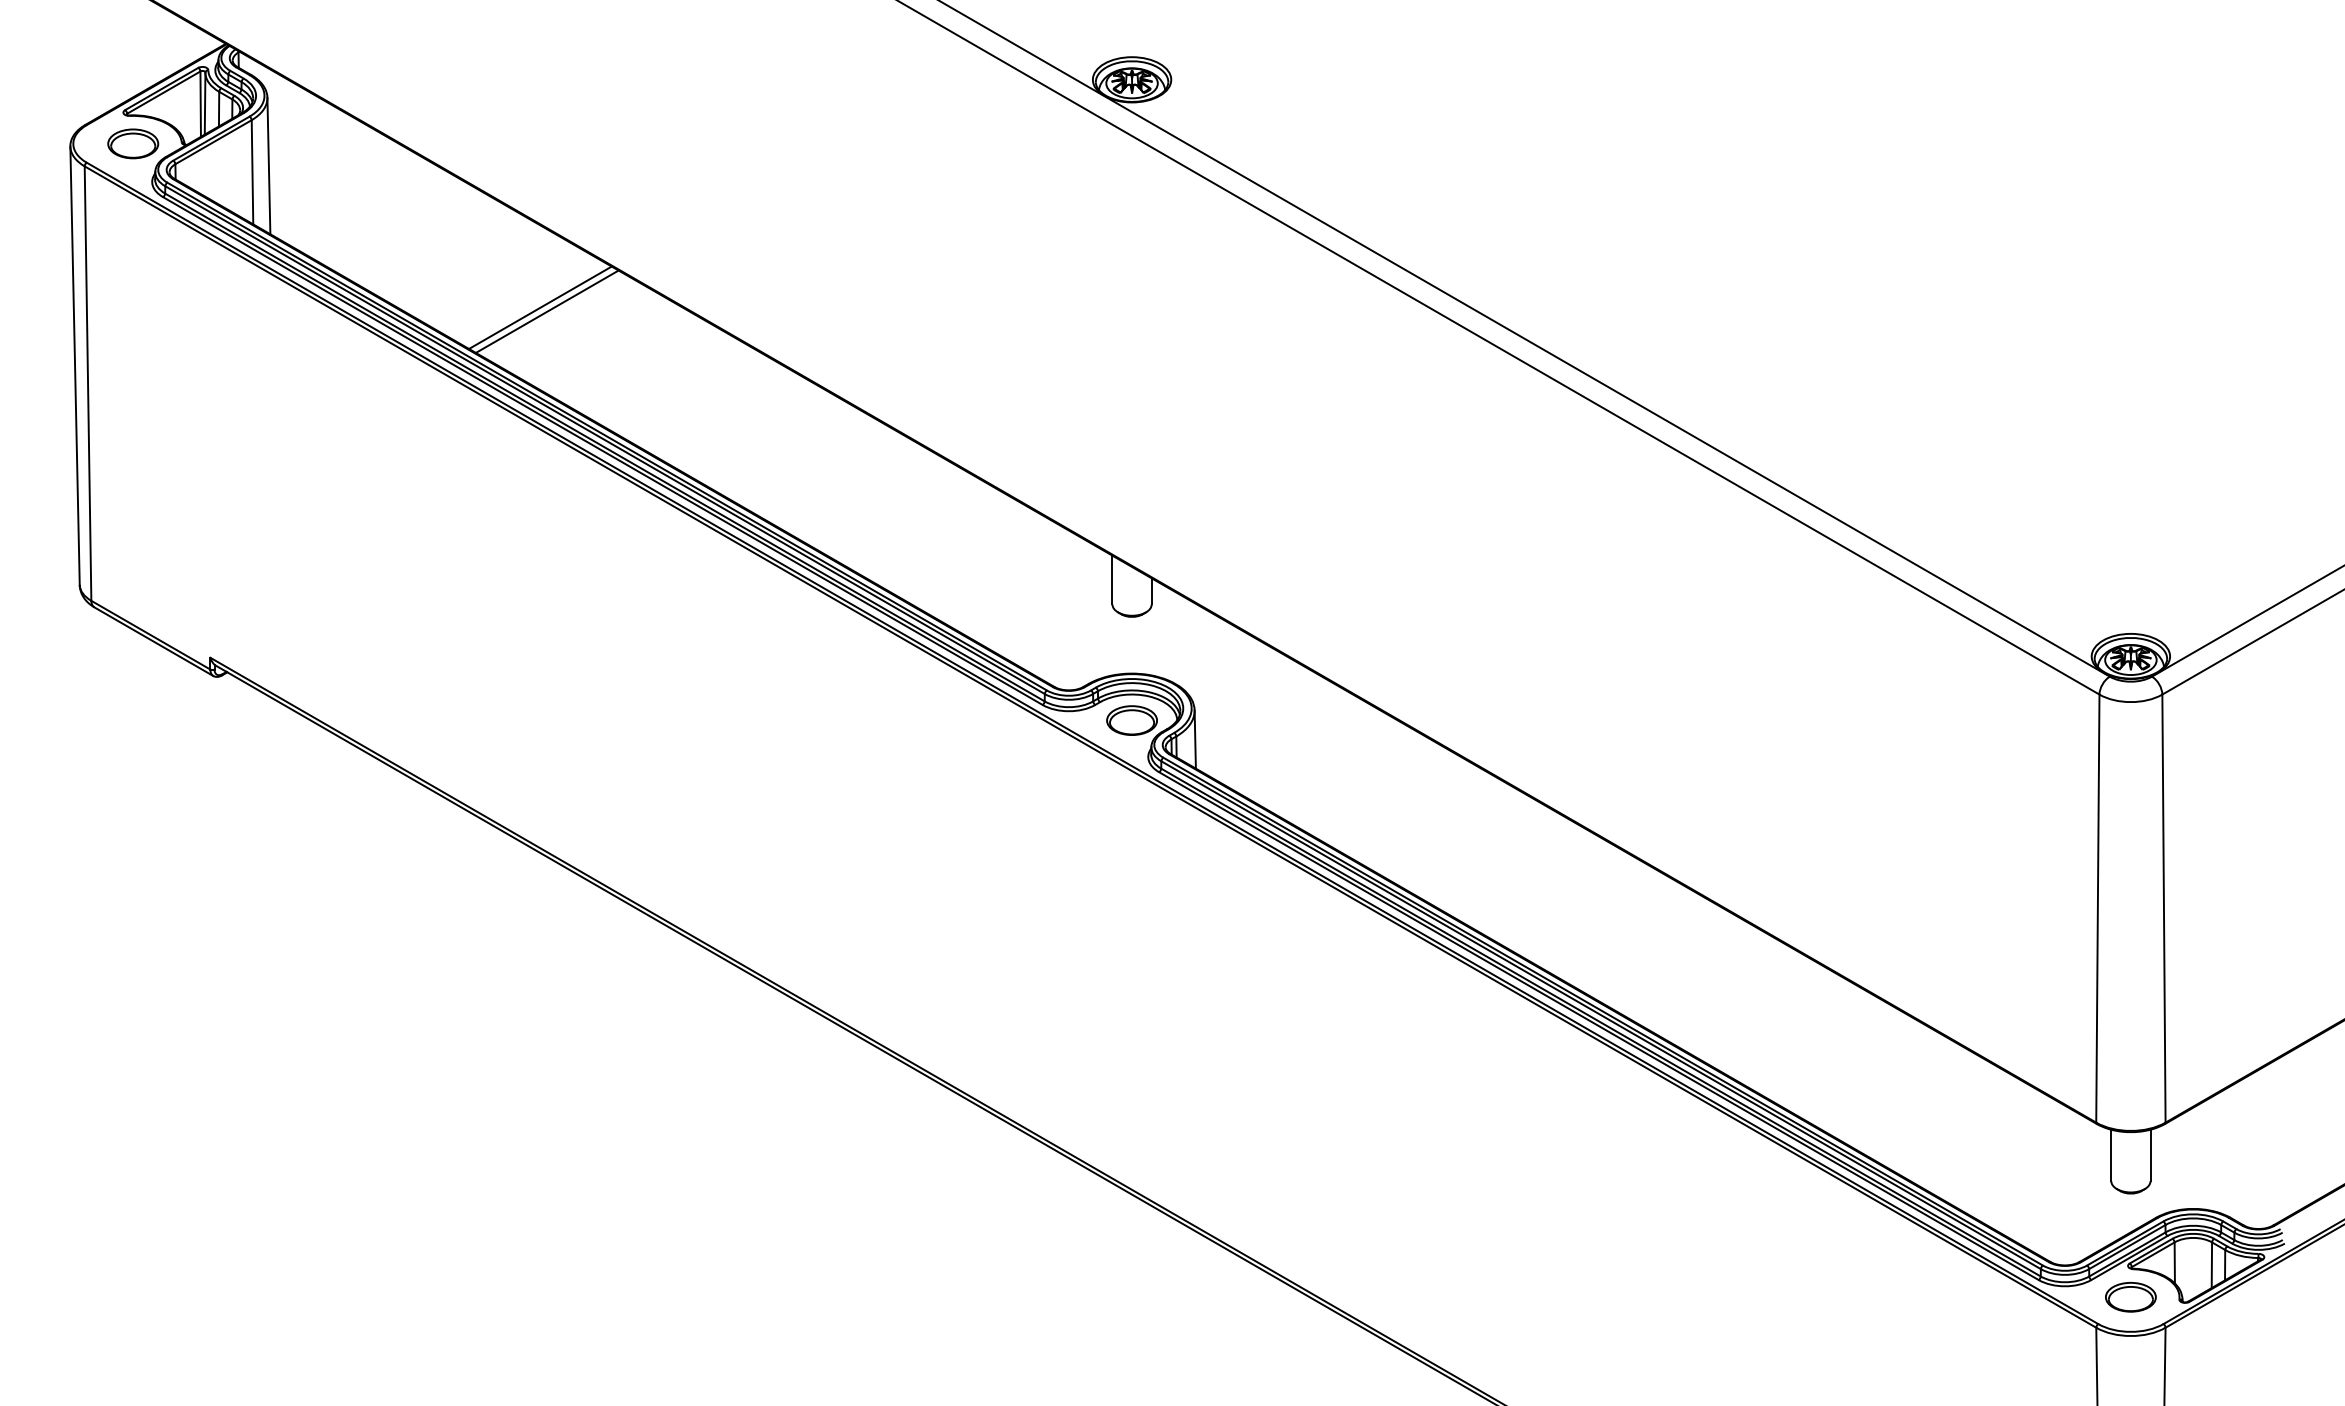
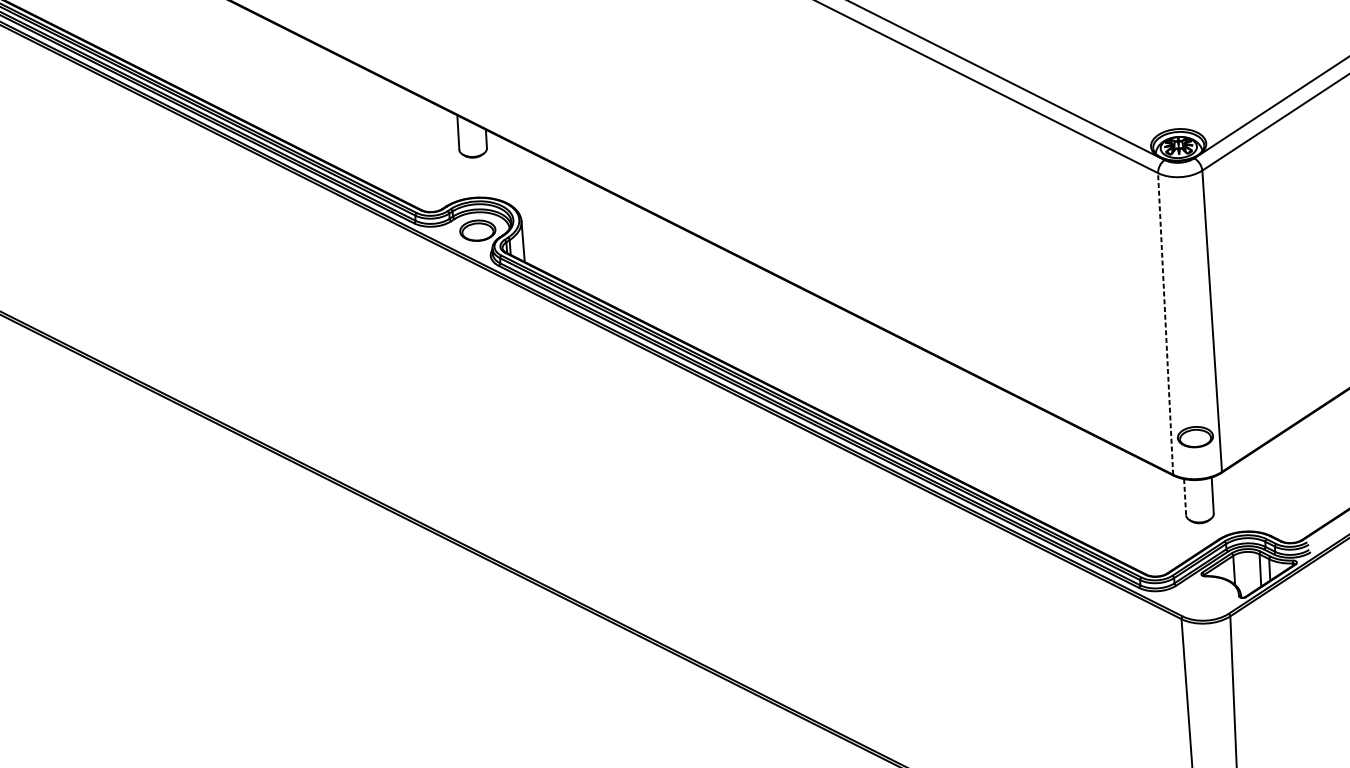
line: (2097, 908) -> (1165, 323), solid -> dashed
line: (2111, 1155) -> (1185, 497), solid -> dashed
part: (2130, 1297) -> (1195, 437), moved

